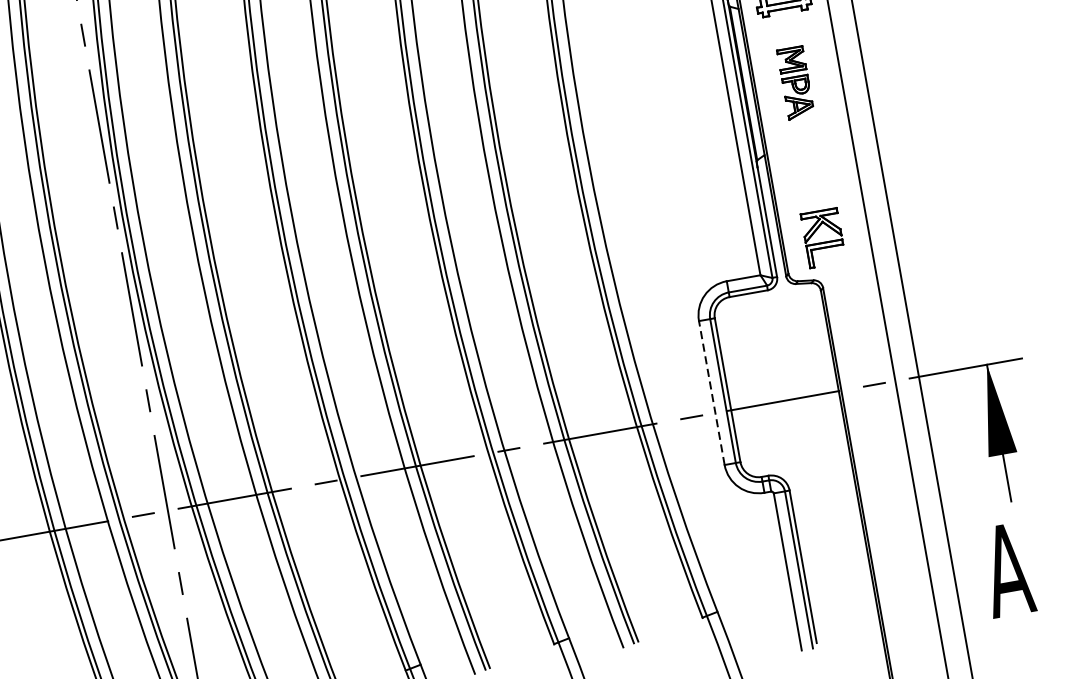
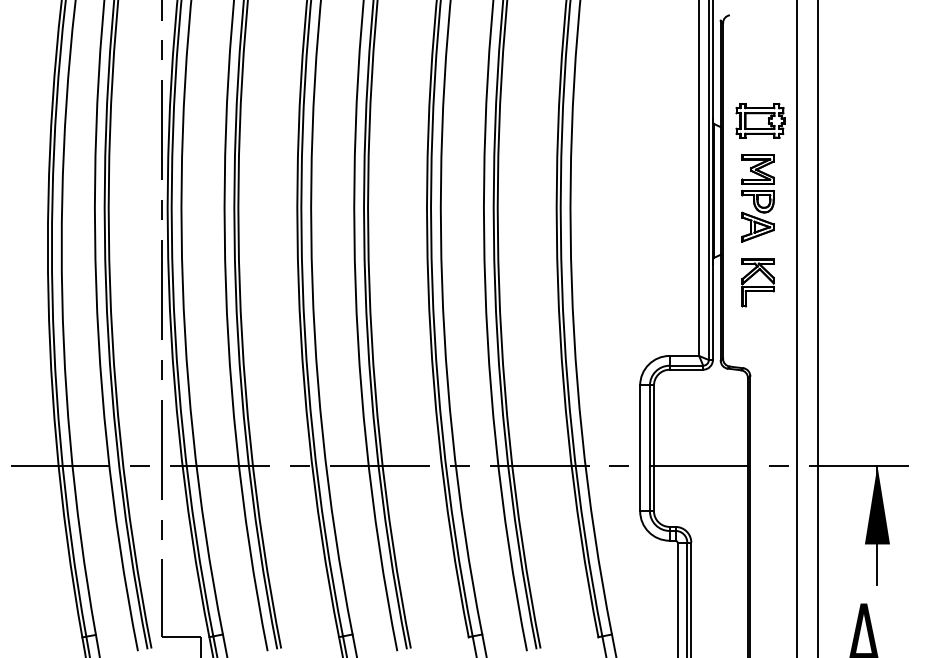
part: (795, 83) -> (757, 198), size x1.43
part: (822, 237) -> (757, 282), moved
line: (712, 393) -> (640, 448), dashed -> solid

